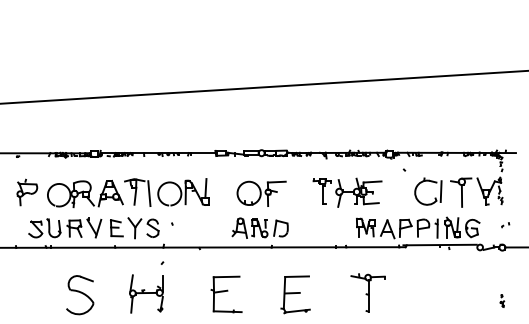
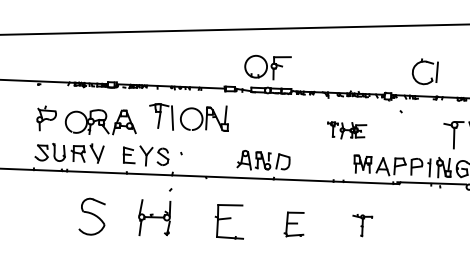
part: (166, 192) -> (188, 117), moved
part: (347, 192) -> (346, 130), size x0.6
part: (261, 193) -> (267, 67), moved
part: (435, 197) -> (431, 77), moved
part: (65, 227) -> (69, 152), moved
part: (367, 292) -> (361, 225), size x0.6
part: (295, 294) -> (294, 224), size x0.7

